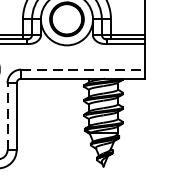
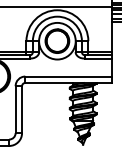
line: (84, 69) -> (69, 76), dashed -> solid
line: (7, 116) -> (15, 109), dashed -> solid

